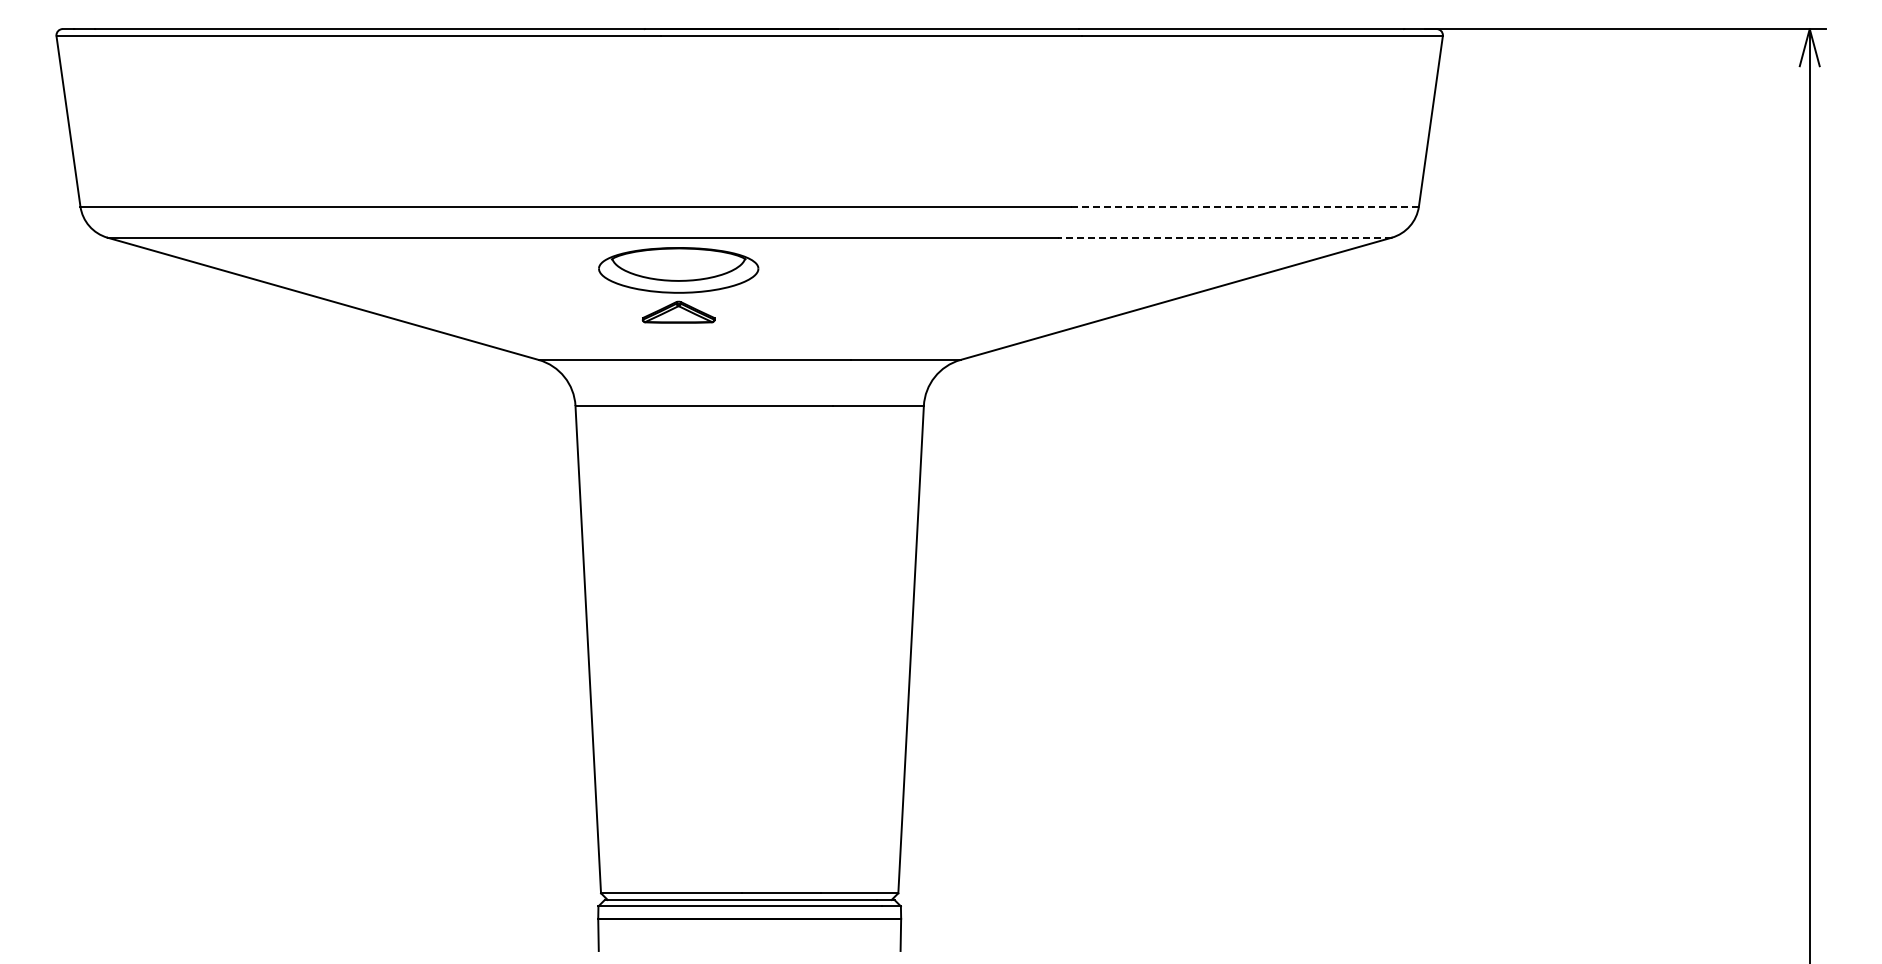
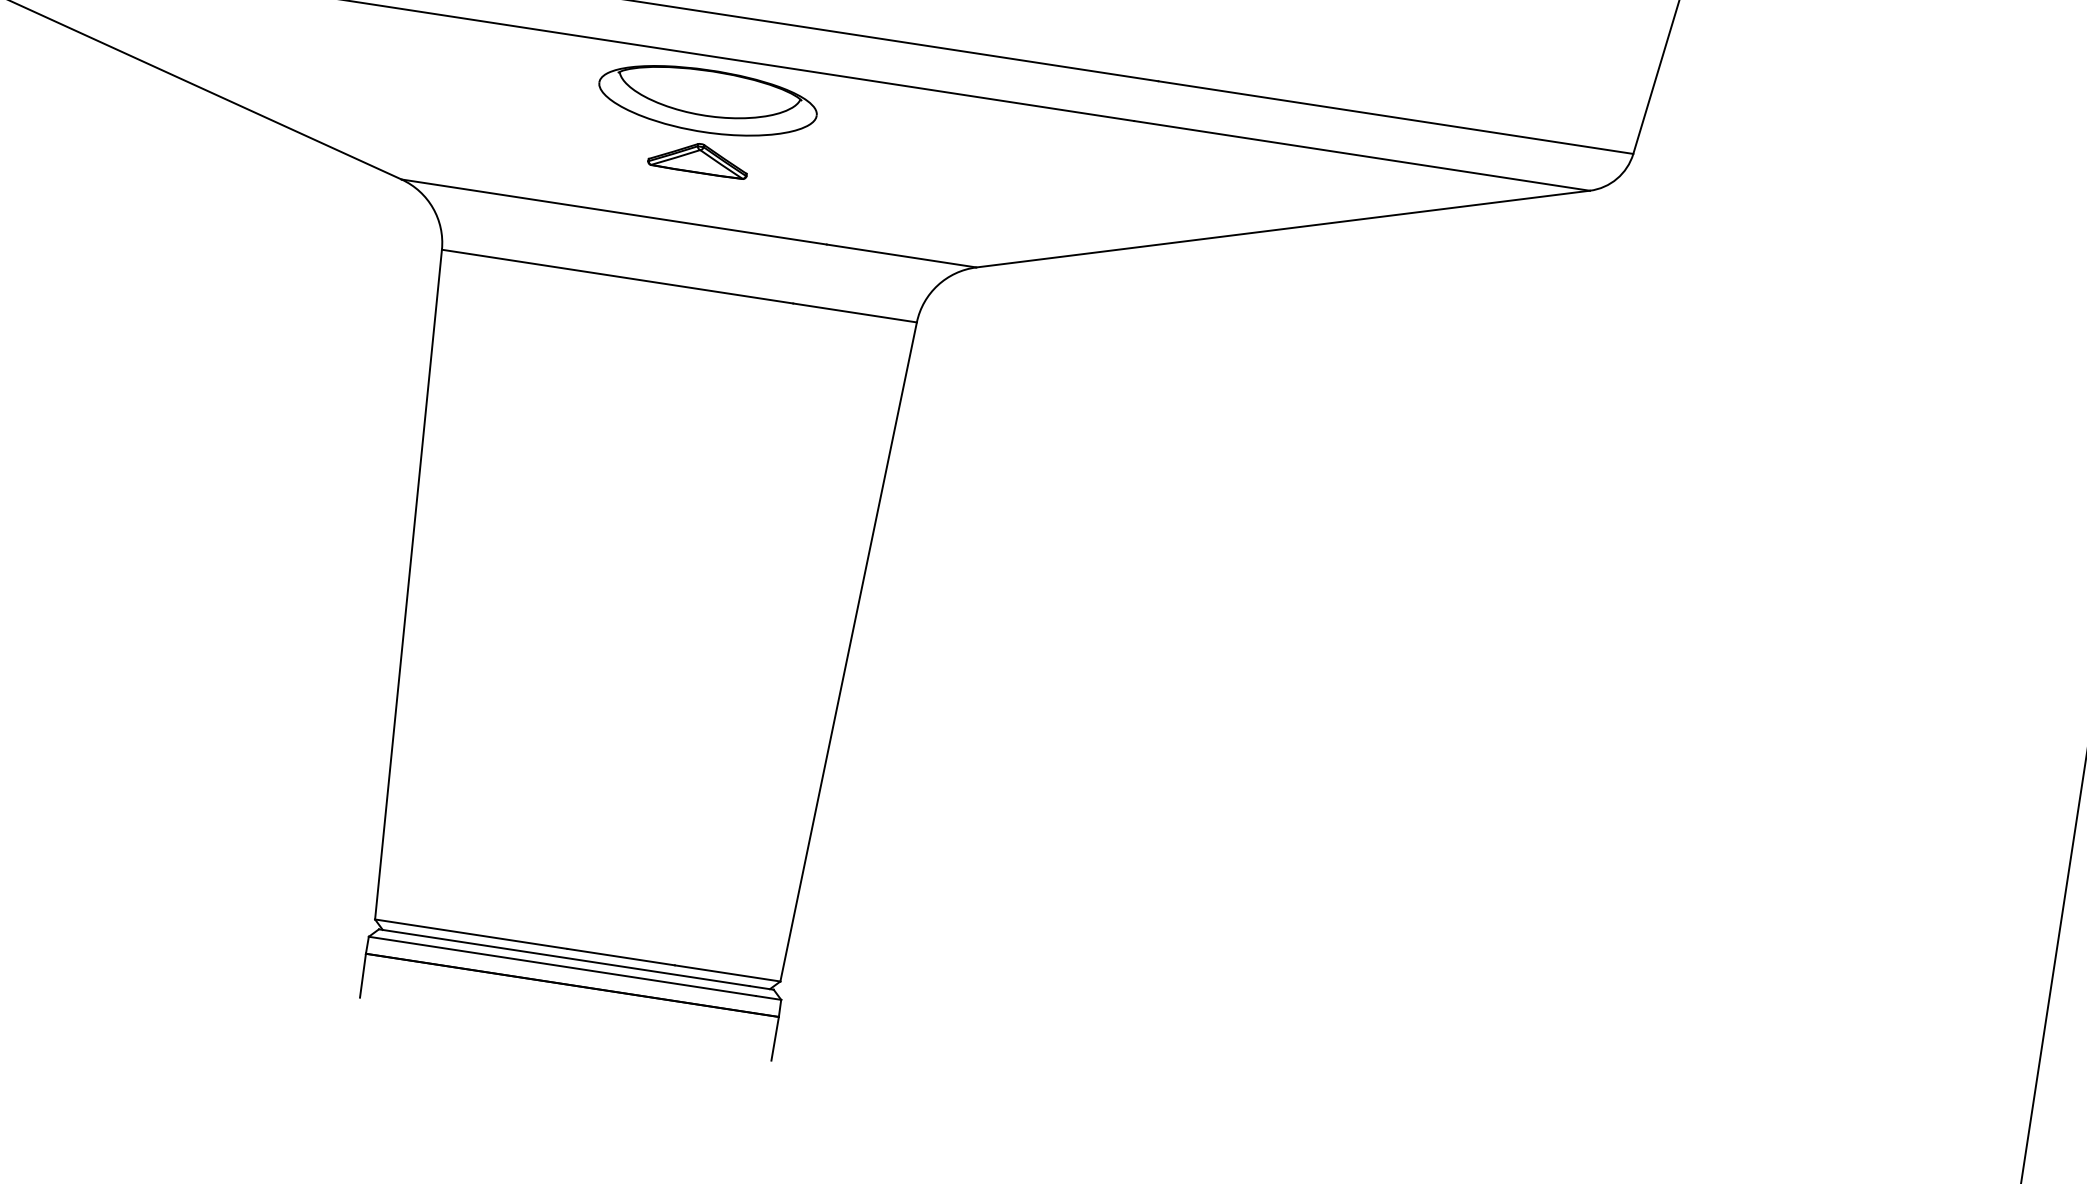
line: (1244, 206) -> (1395, 117), dashed -> solid
line: (1224, 237) -> (1361, 155), dashed -> solid
part: (678, 285) -> (704, 121), moved

